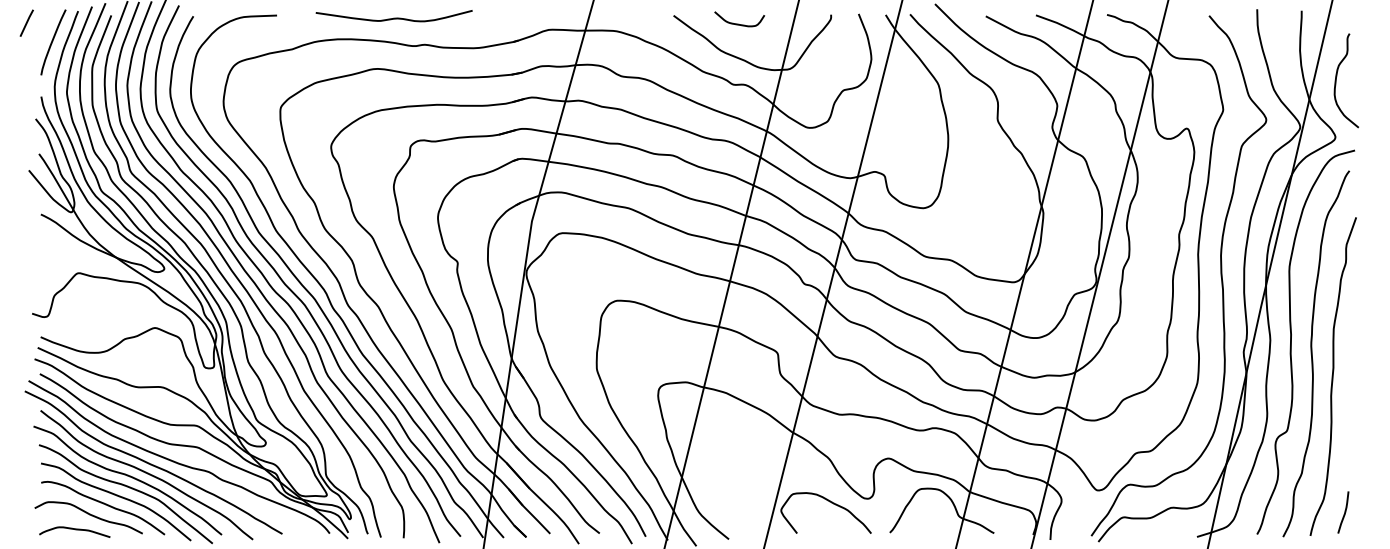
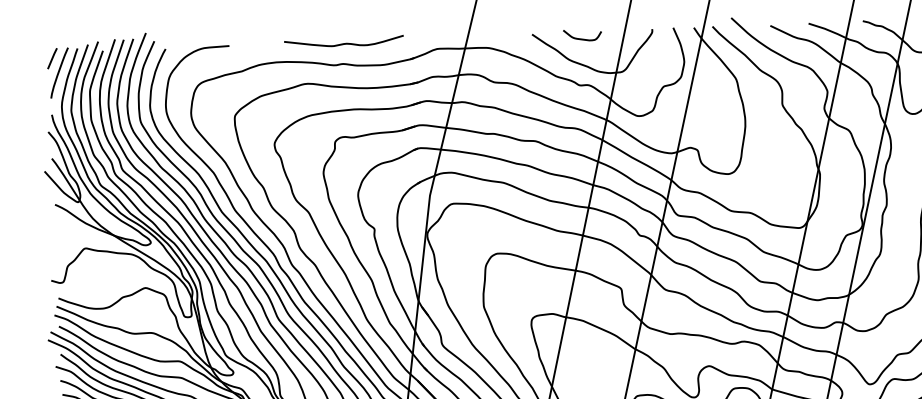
curve: (393, 17) -> (343, 43), moved
line: (26, 22) -> (52, 58), moved

